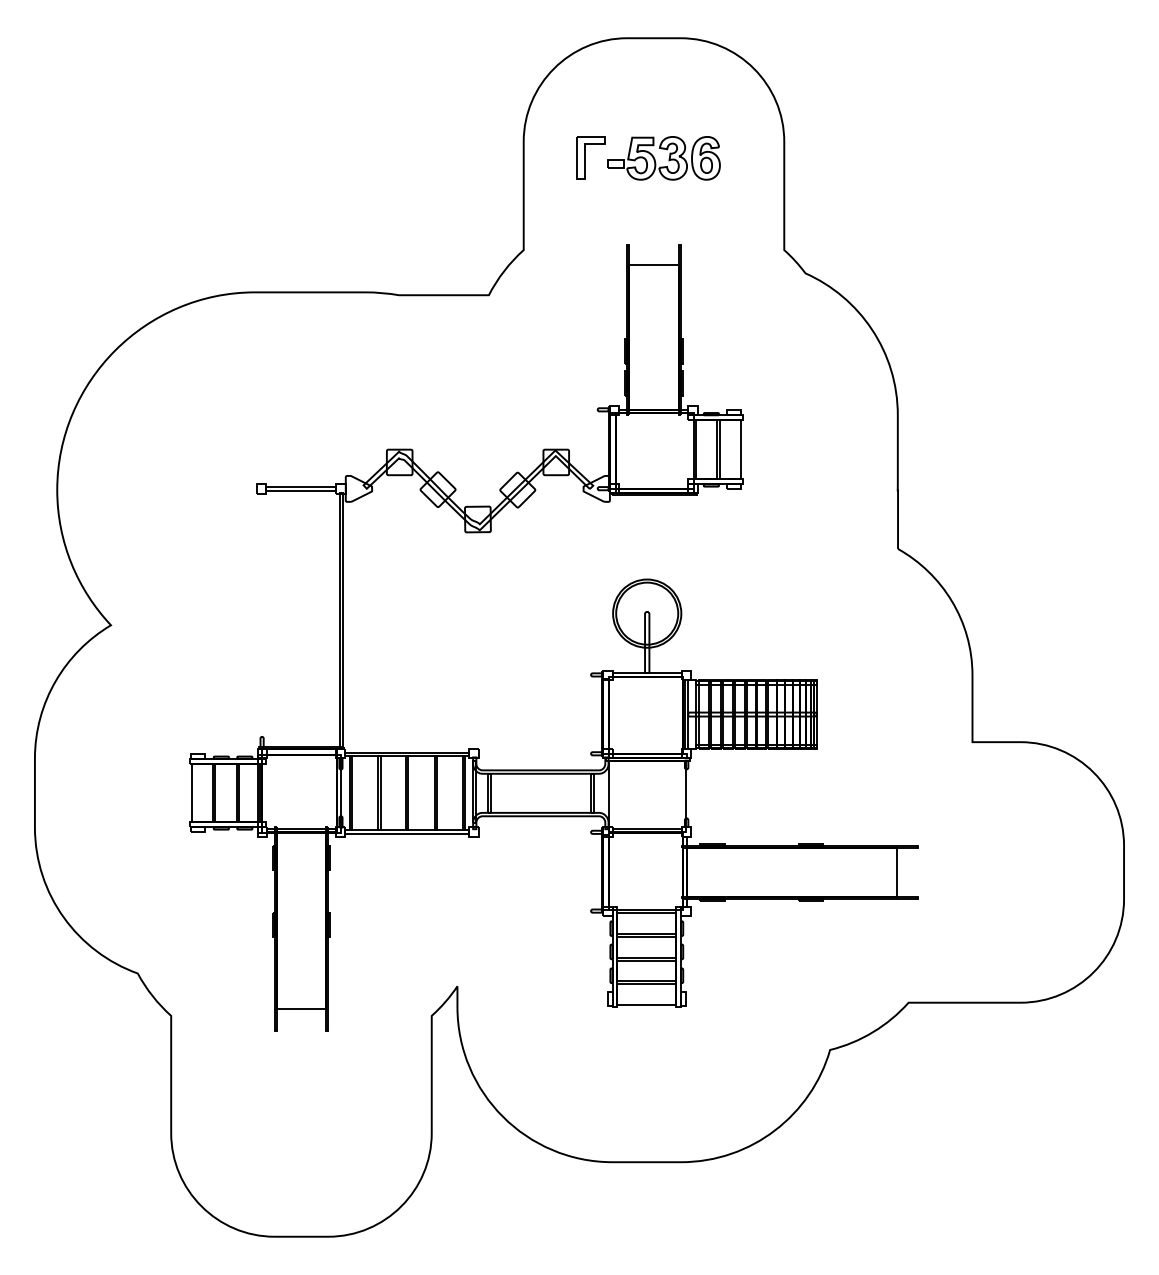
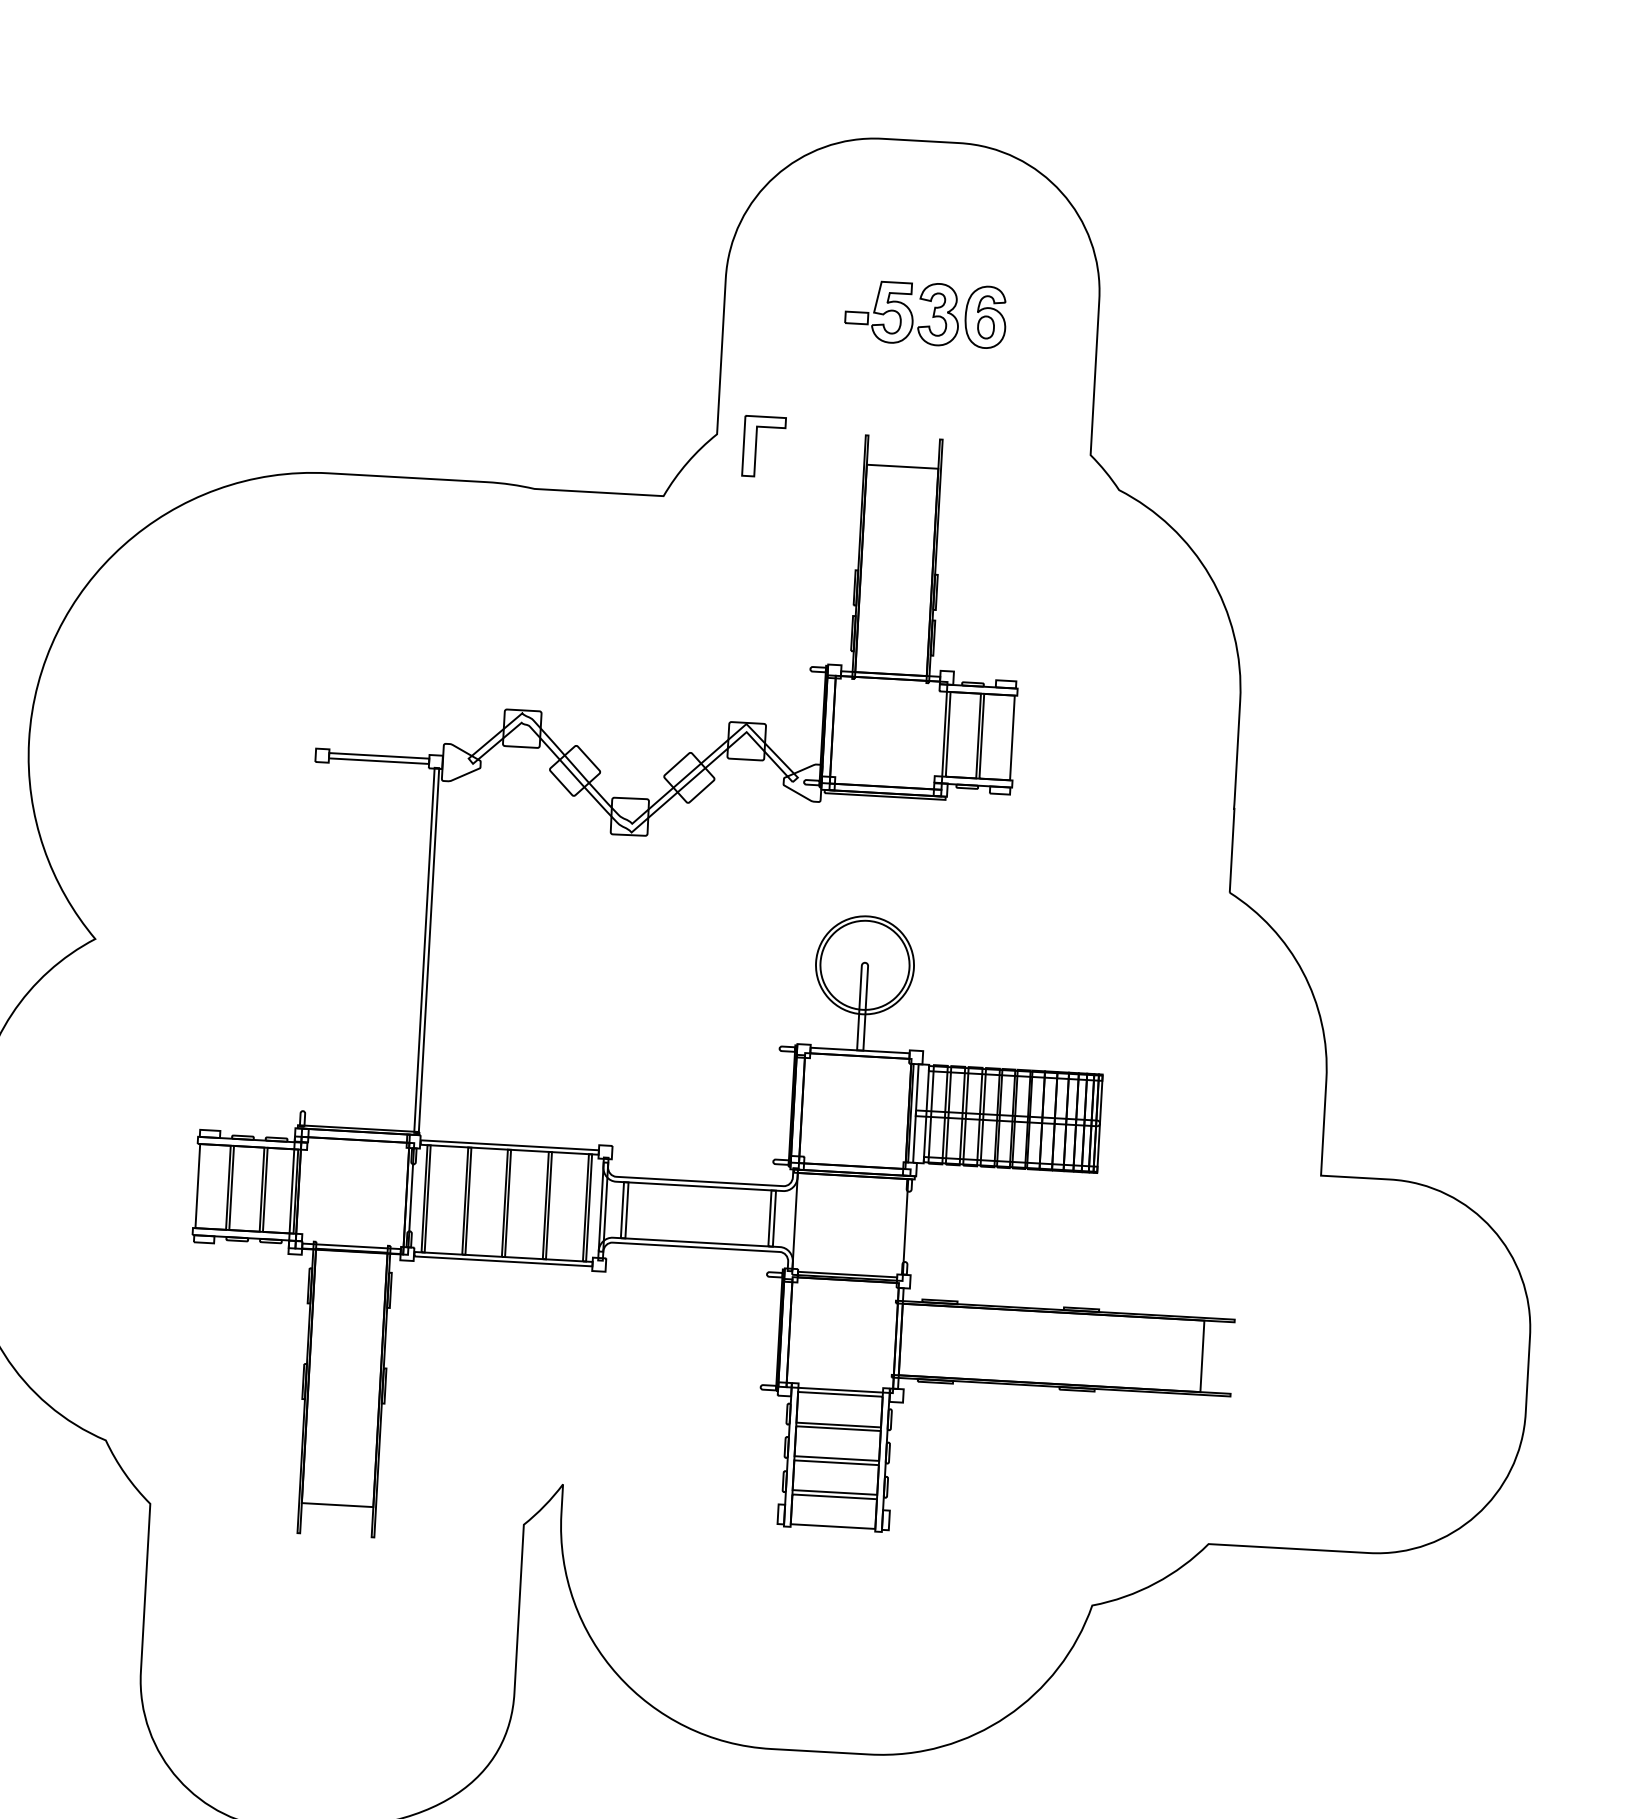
part: (590, 157) -> (763, 446), moved

